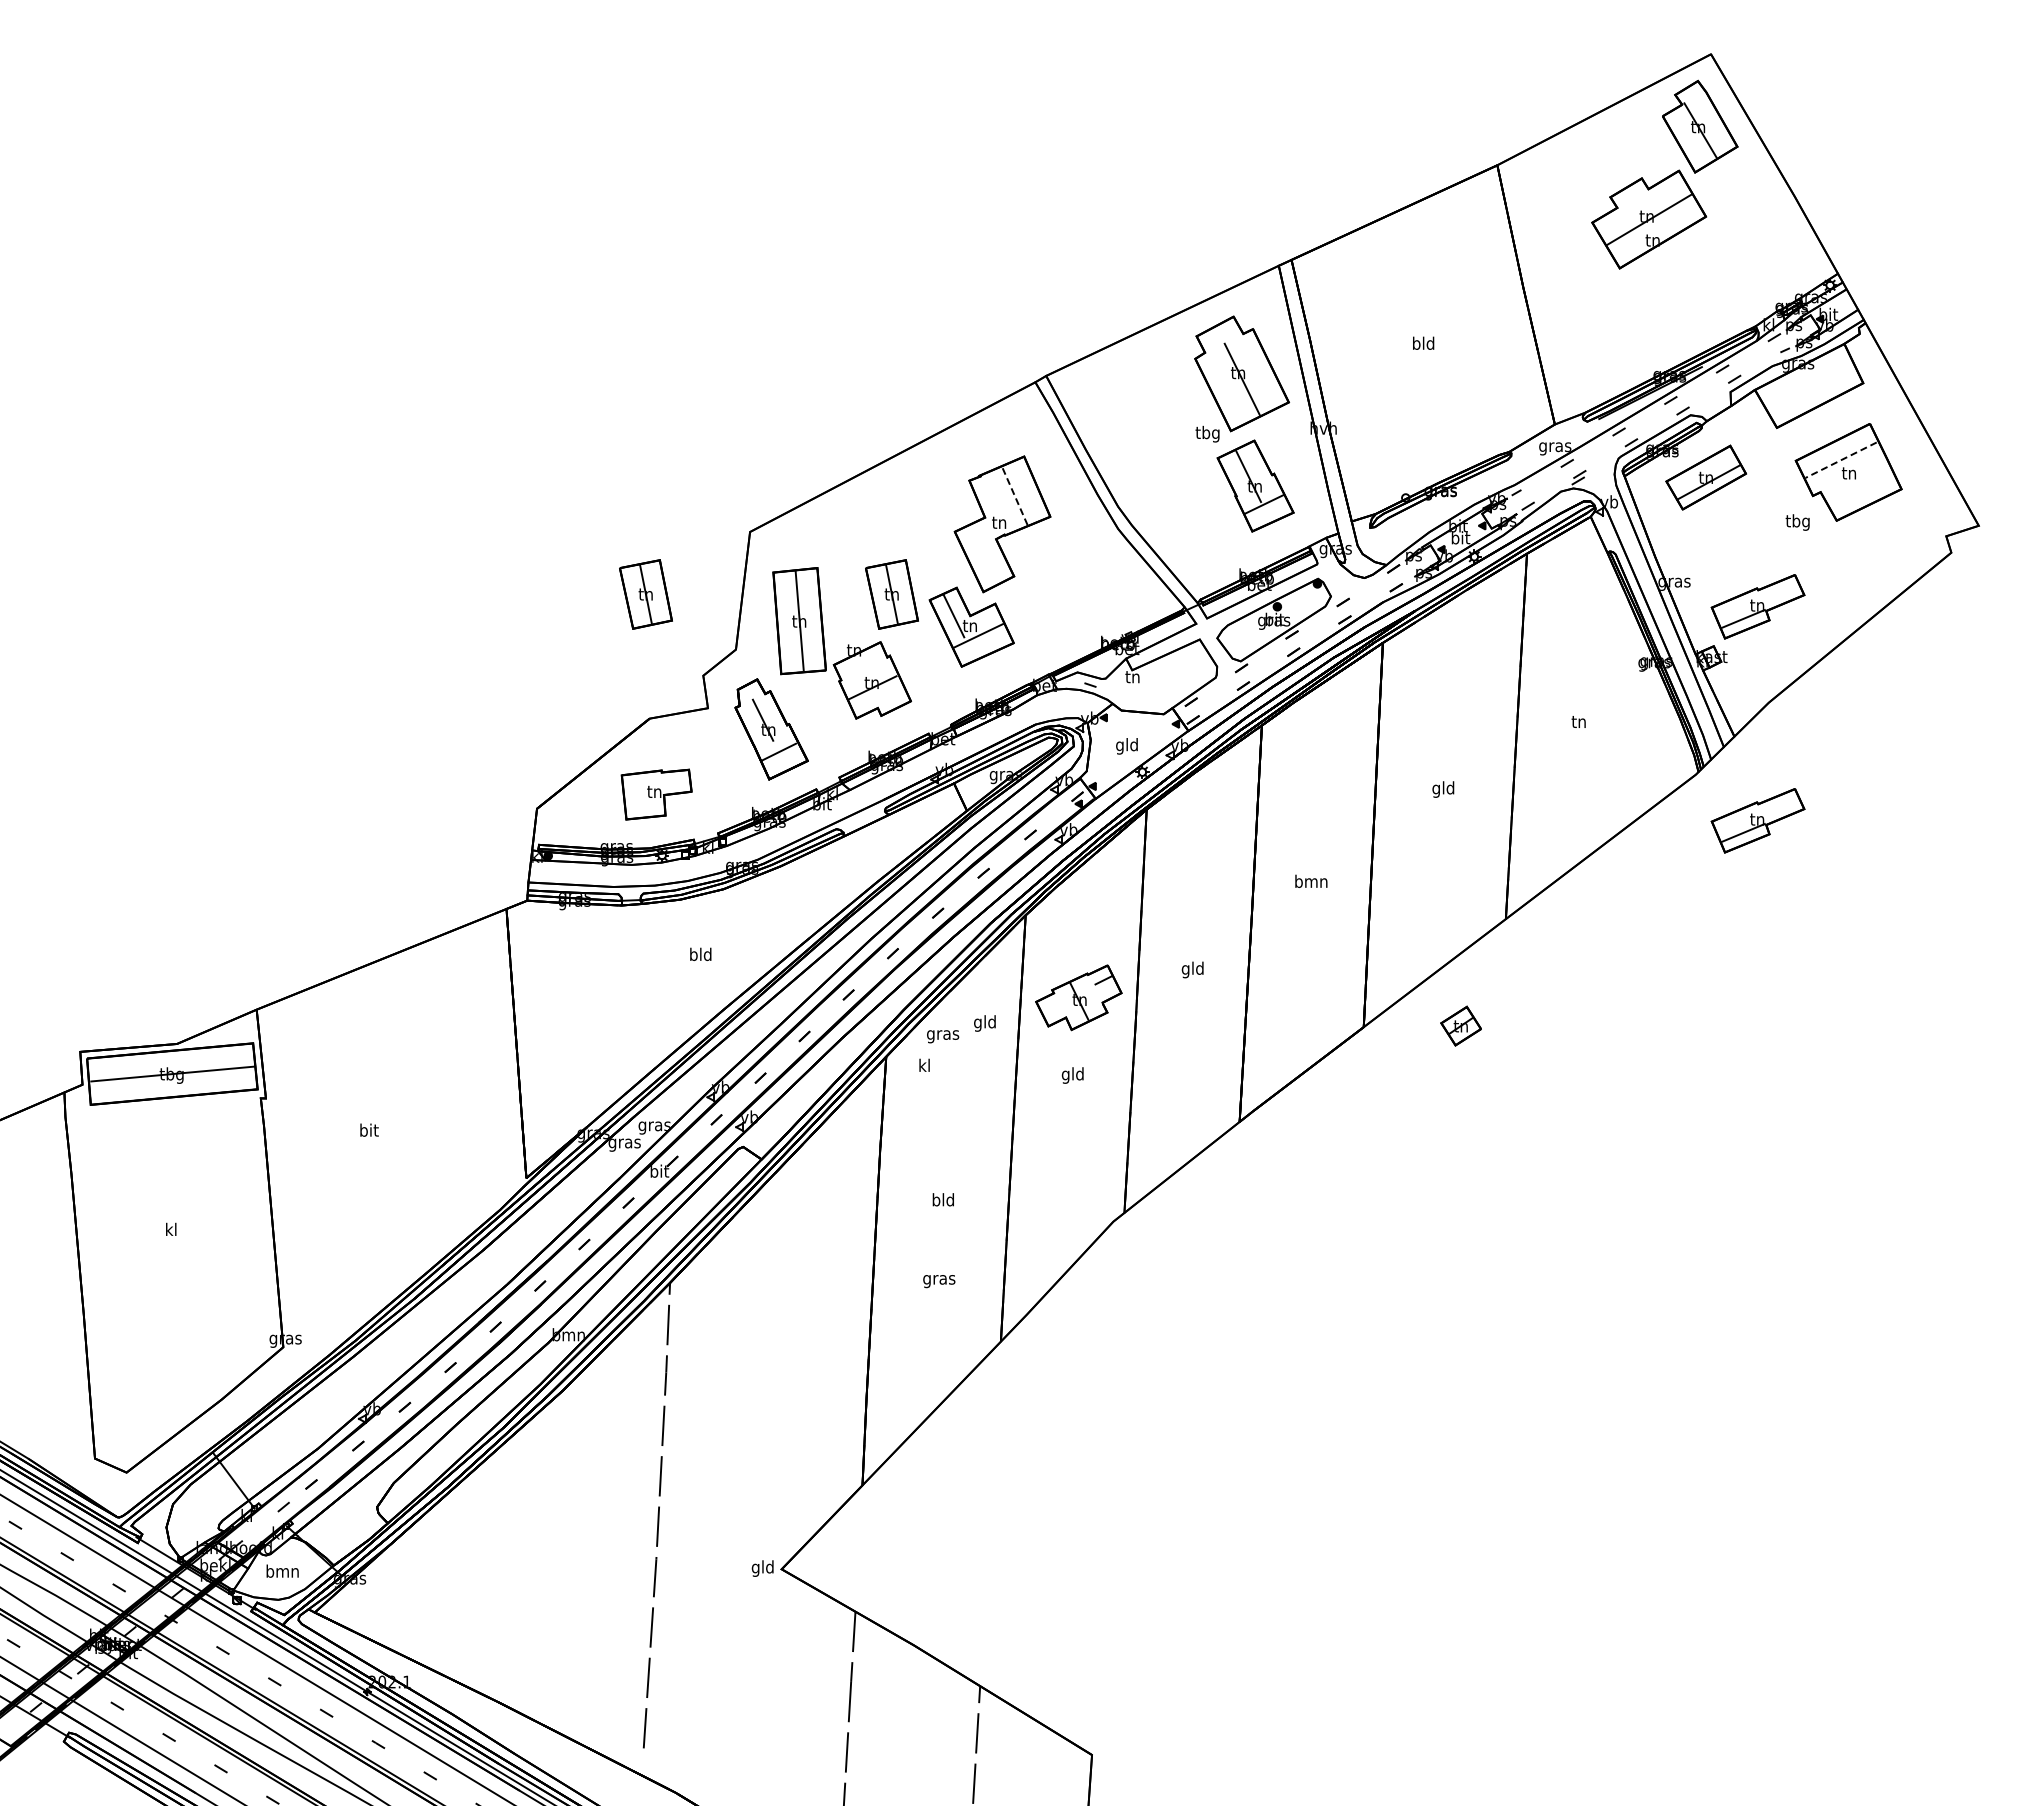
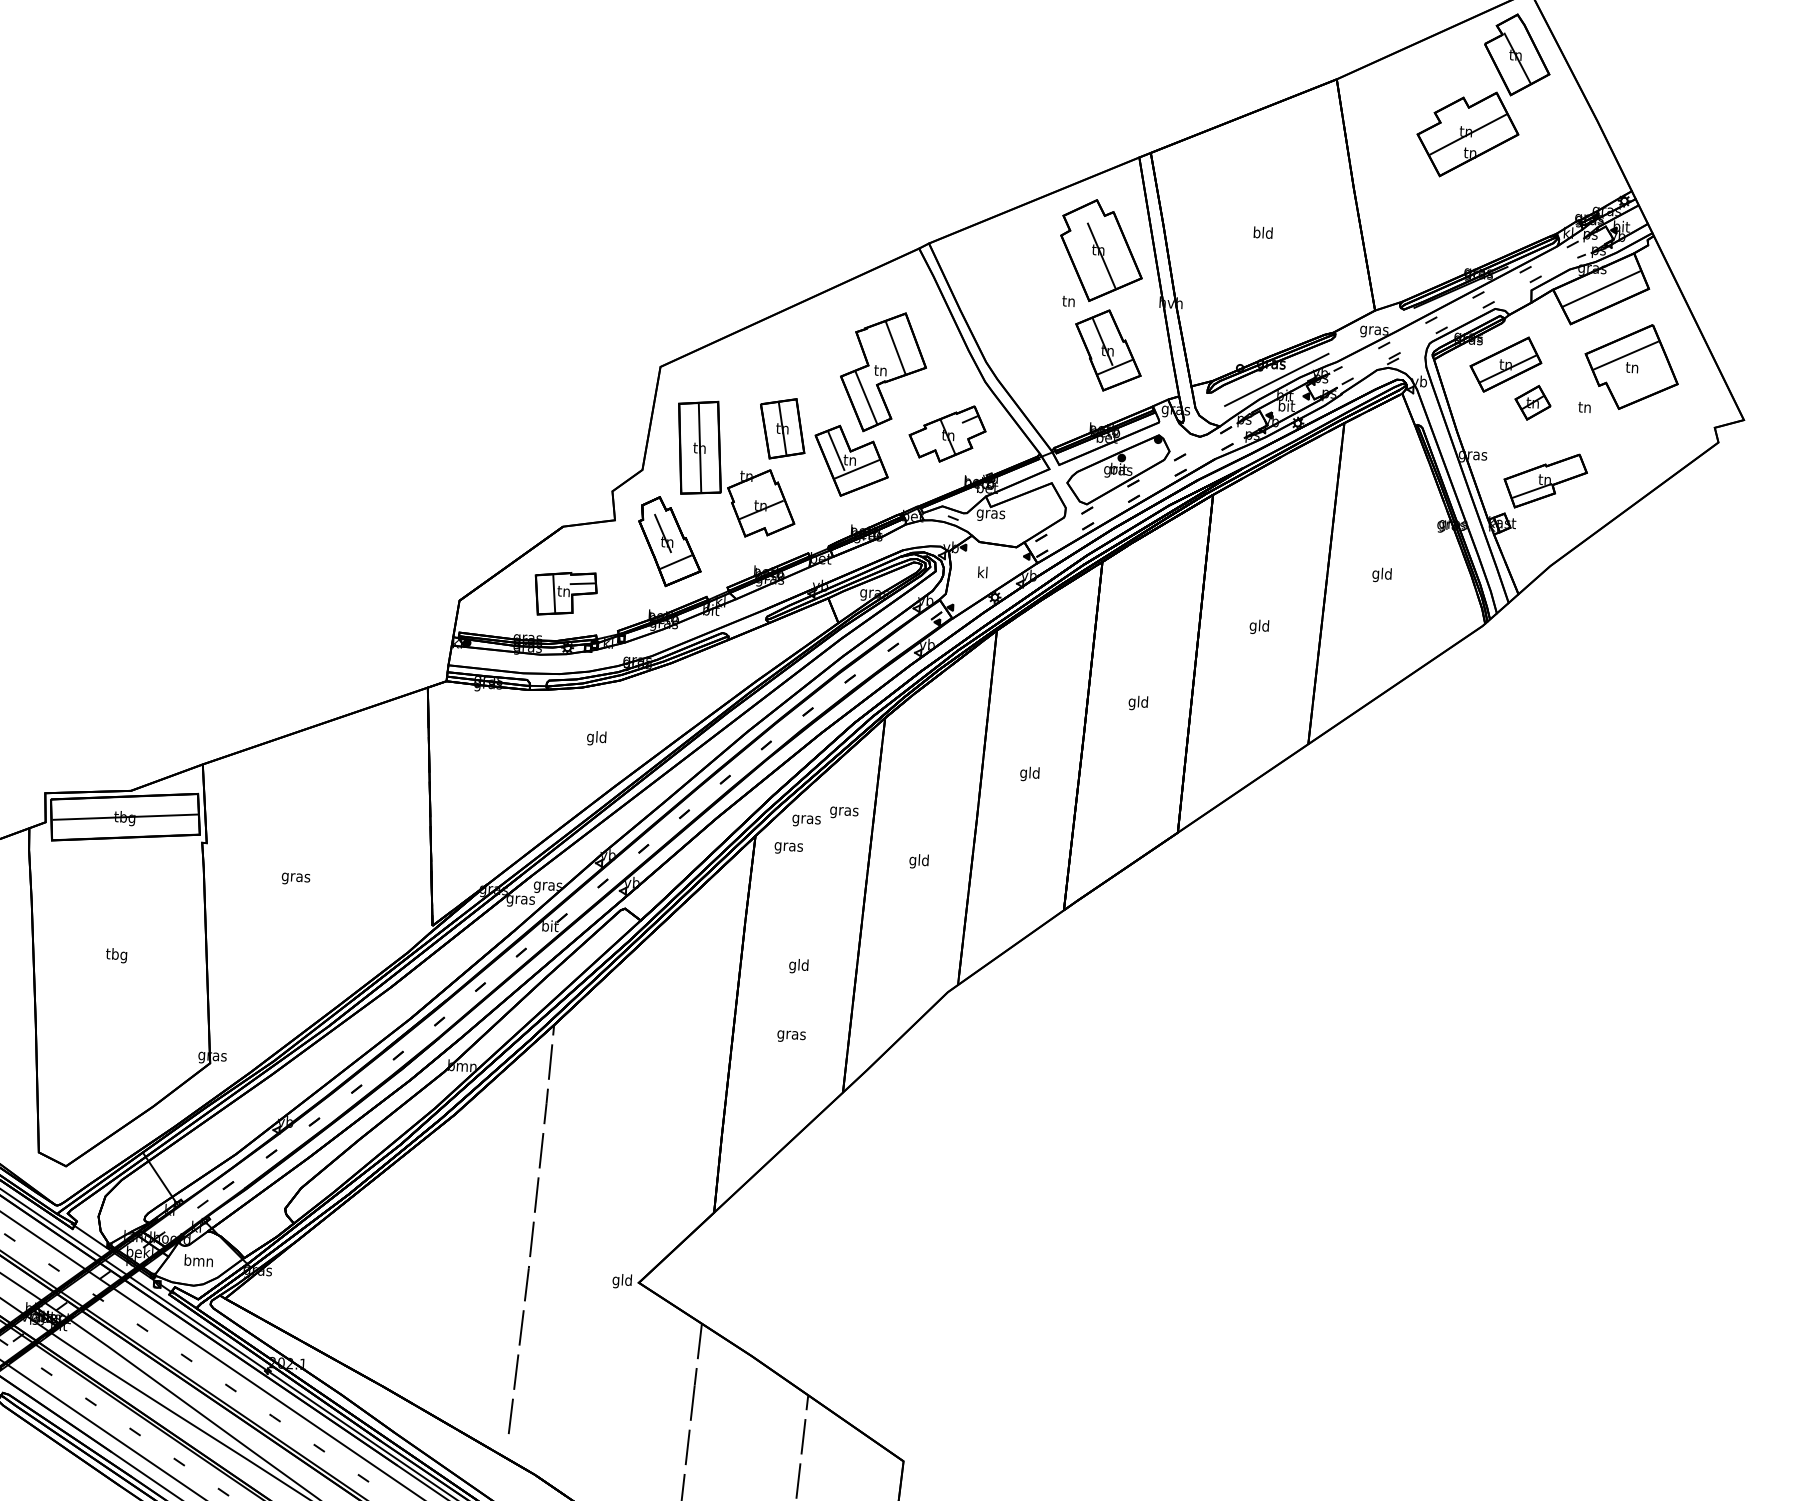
line: (1809, 385) -> (1601, 288), added
text: (1207, 433) -> (1068, 301), tbg -> tn
line: (1841, 460) -> (1626, 355), dashed -> solid
line: (1014, 495) -> (895, 347), dashed -> solid
line: (1447, 508) -> (1276, 379), added
text: (1797, 522) -> (1584, 408), tbg -> tn
line: (984, 553) -> (866, 397), added
part: (645, 594) -> (565, 417), removed
text: (1132, 678) -> (990, 514), tn -> gras
text: (1578, 723) -> (1381, 575), tn -> gld
text: (1126, 746) -> (982, 573), gld -> kl
line: (675, 781) -> (582, 583), added
line: (643, 794) -> (554, 593), added
part: (1757, 820) -> (1534, 669), removed
text: (1311, 882) -> (1138, 702), bmn -> gld
text: (693, 955) -> (590, 737), bld -> gld
part: (1078, 997) -> (947, 433), moved
text: (985, 1023) -> (844, 811), gld -> gras
part: (1460, 1025) -> (1532, 402), moved
text: (924, 1066) -> (788, 846), kl -> gras
text: (369, 1131) -> (296, 877), bit -> gras
text: (936, 1201) -> (792, 965), bld -> gld
text: (170, 1230) -> (116, 954), kl -> tbg

